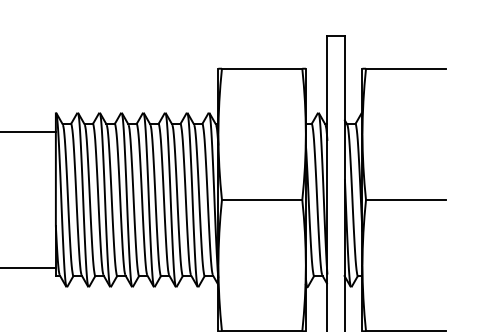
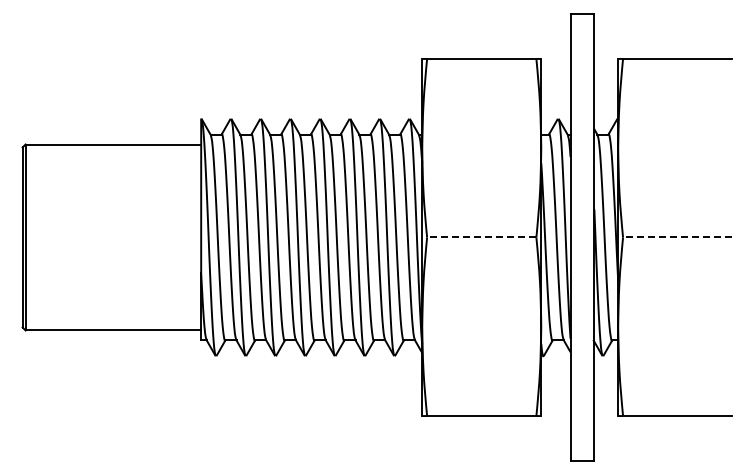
line: (261, 199) -> (481, 237), solid -> dashed
line: (406, 199) -> (677, 237), solid -> dashed

